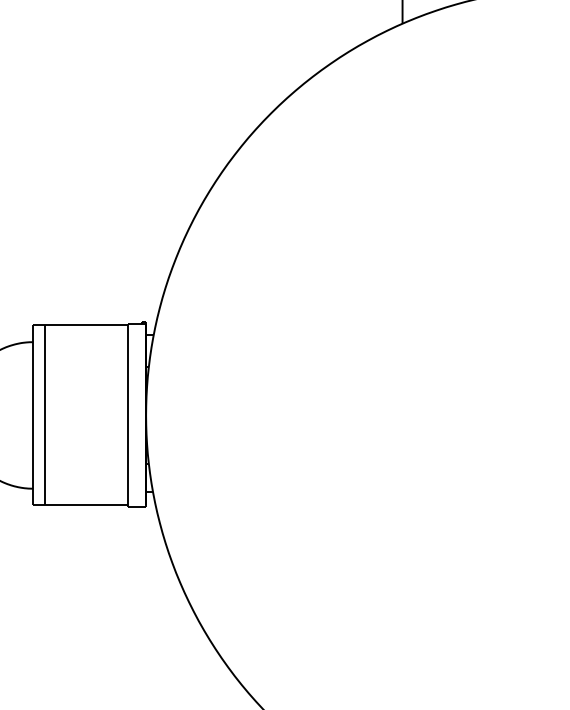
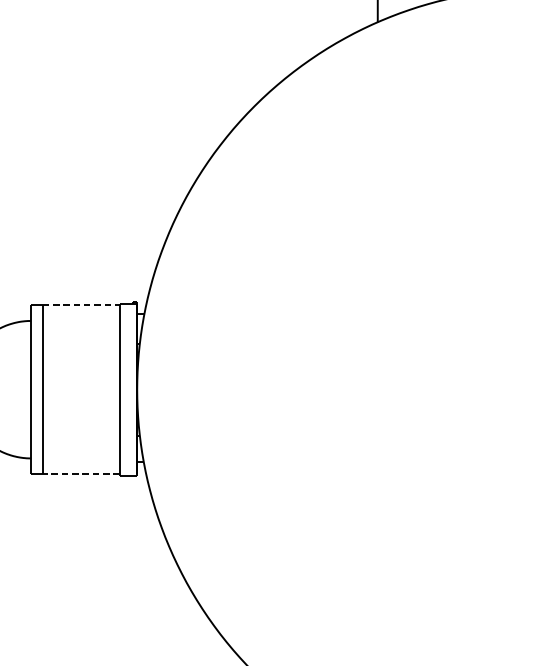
line: (86, 325) -> (81, 305), solid -> dashed
line: (85, 505) -> (80, 474), solid -> dashed

